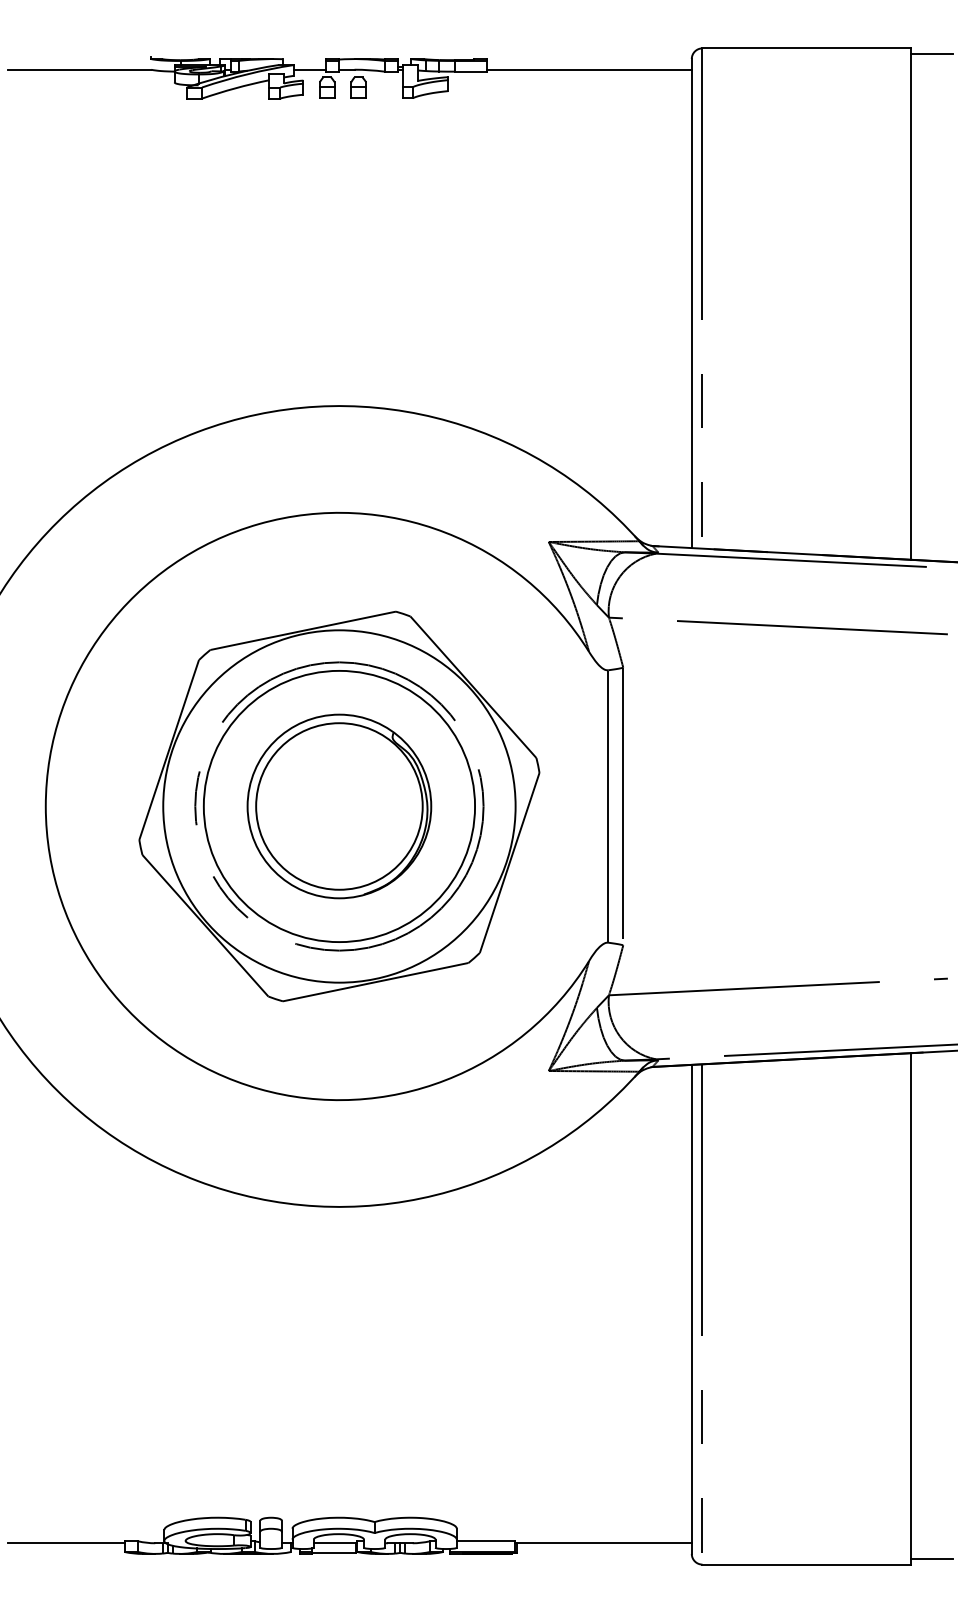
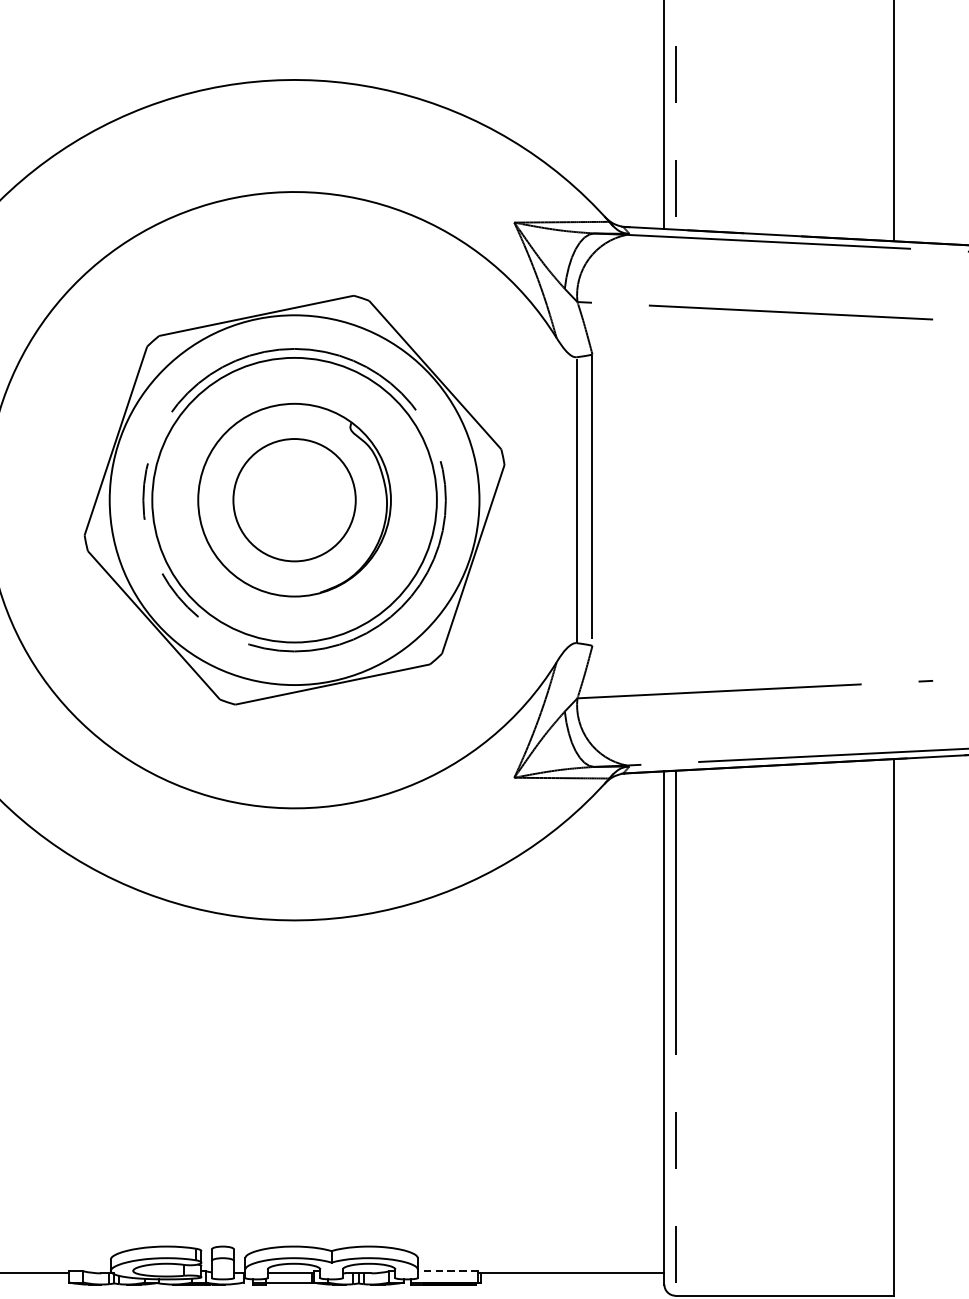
circle: (339, 806) -> (294, 500), size x0.7
line: (485, 1541) -> (447, 1271), solid -> dashed
line: (931, 1559) -> (915, 1290), removed

